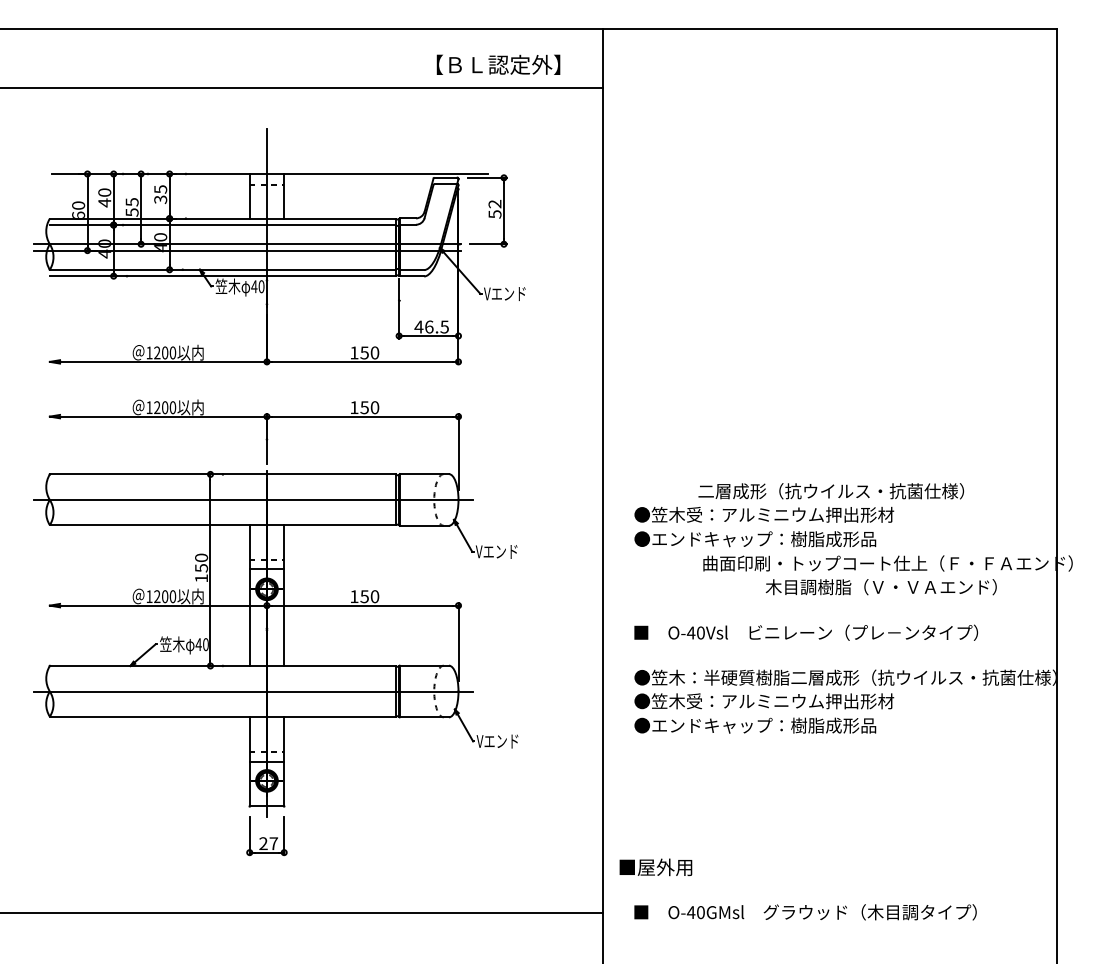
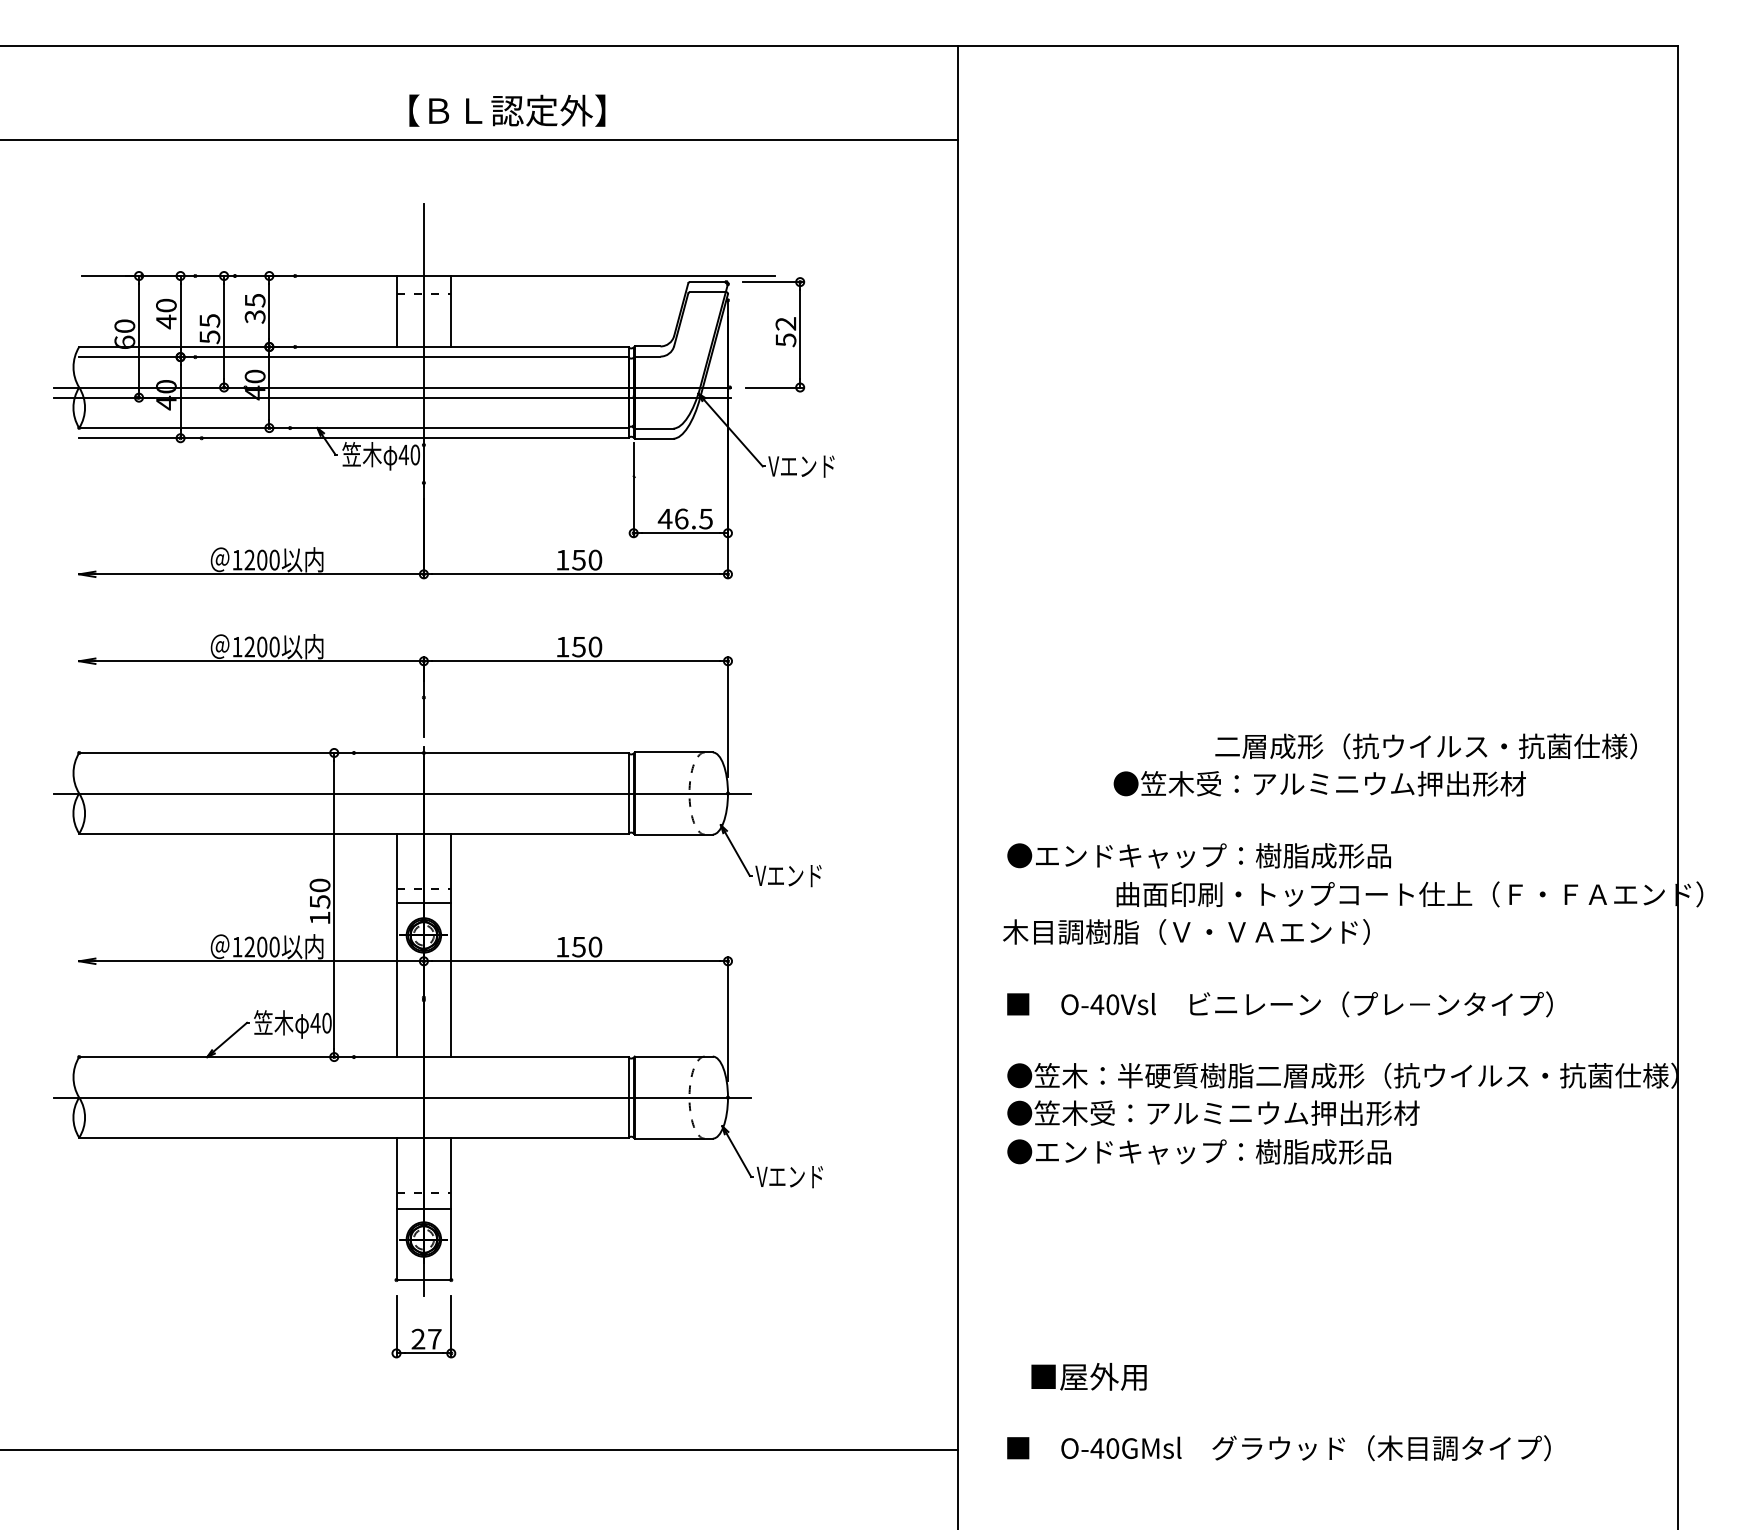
text: (498, 64) -> (507, 110), moved
text: (798, 502) -> (1374, 764), moved
text: (880, 587) -> (1185, 932), moved
text: (655, 867) -> (1088, 1377), moved

